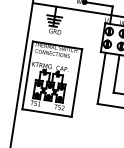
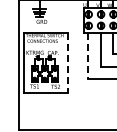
line: (101, 78) -> (88, 56), solid -> dashed
line: (76, 83) -> (67, 63), solid -> dashed

